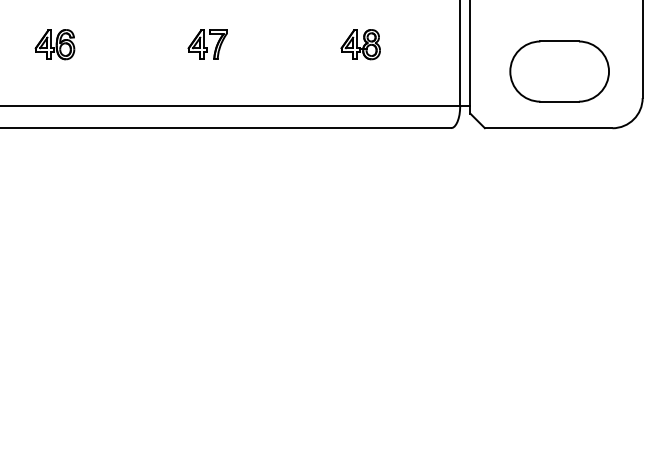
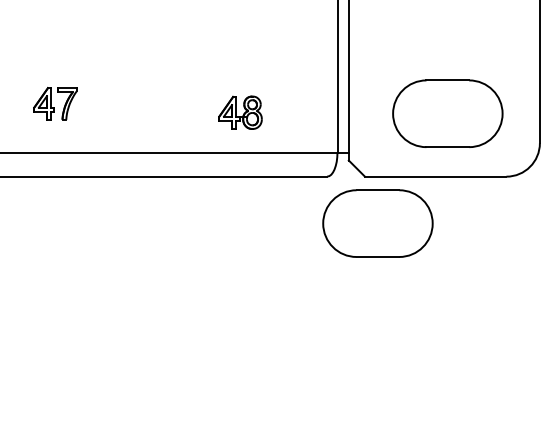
part: (207, 44) -> (54, 103), moved
part: (360, 44) -> (240, 112), moved
part: (496, 170) -> (377, 223), added

